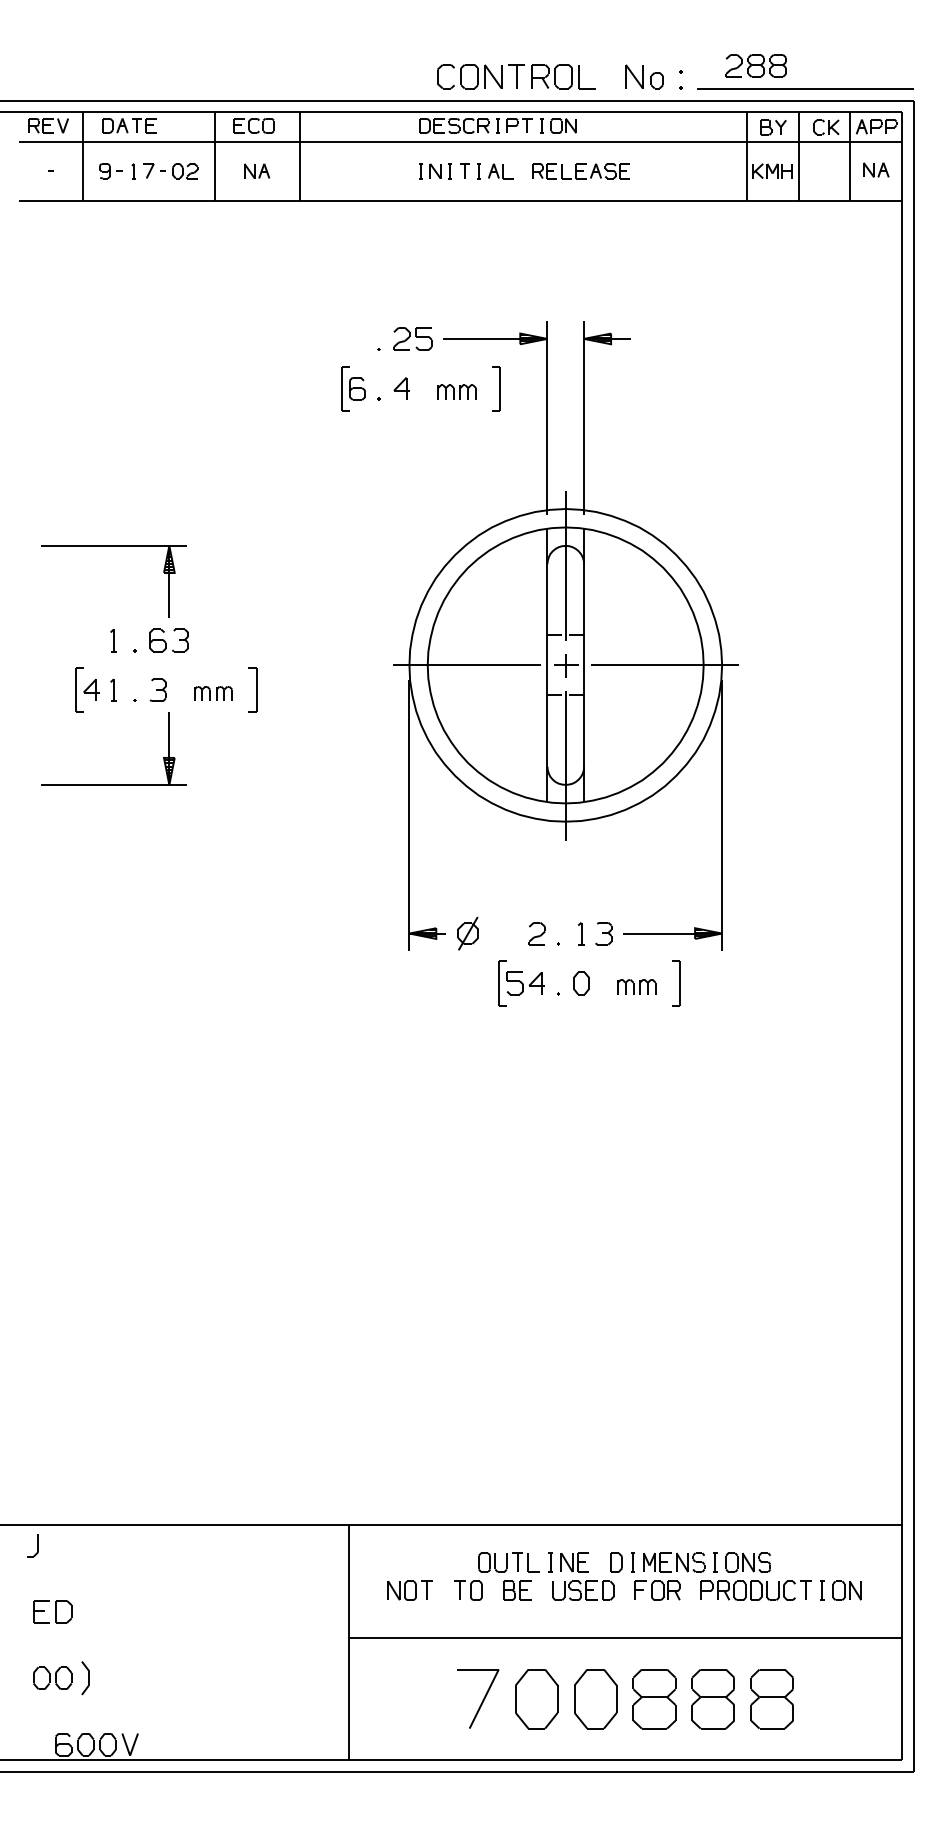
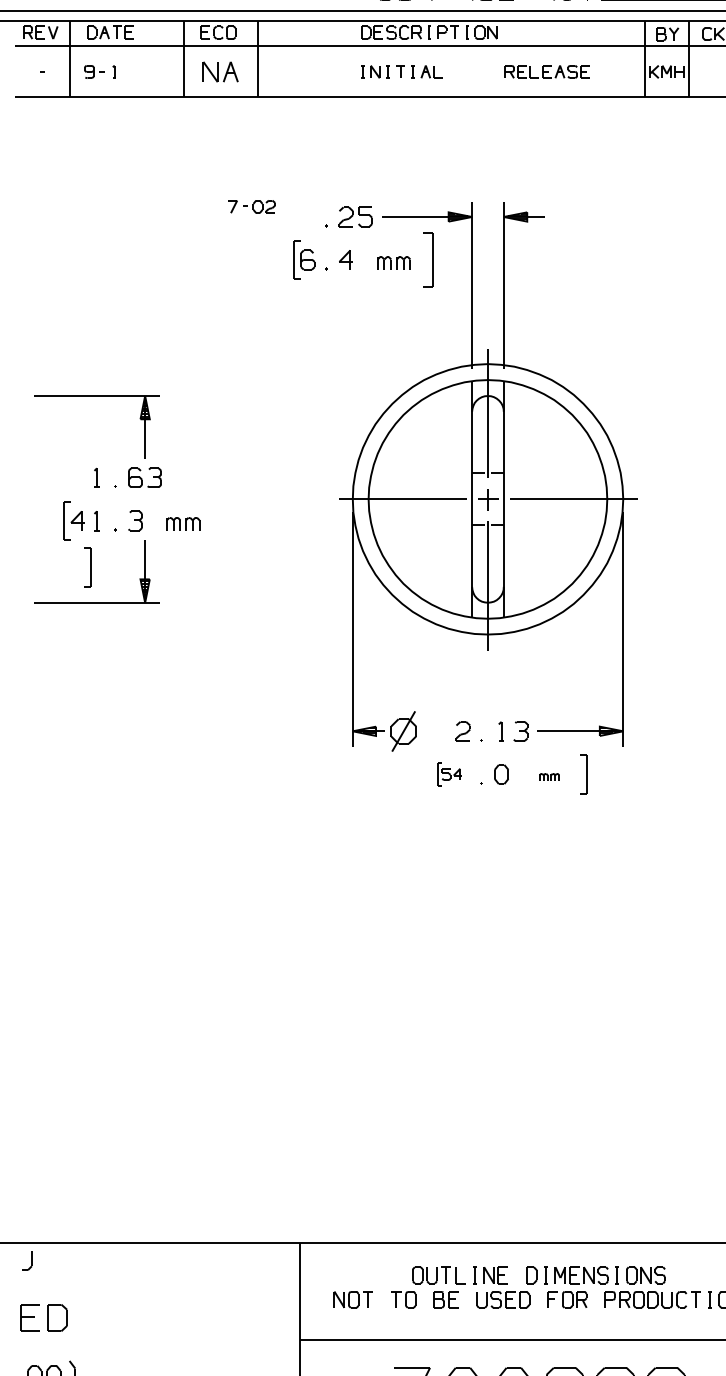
part: (257, 170) -> (221, 71), size x1.6
part: (170, 171) -> (251, 207), moved
part: (580, 171) -> (546, 72), moved
part: (496, 388) -> (428, 259), size x1.4
part: (252, 689) -> (87, 566), moved
part: (467, 933) -> (403, 731), size x1.4
part: (521, 983) -> (449, 774), size x0.6
part: (636, 986) -> (549, 777), size x0.6
part: (52, 1611) -> (44, 1317), size x1.4

